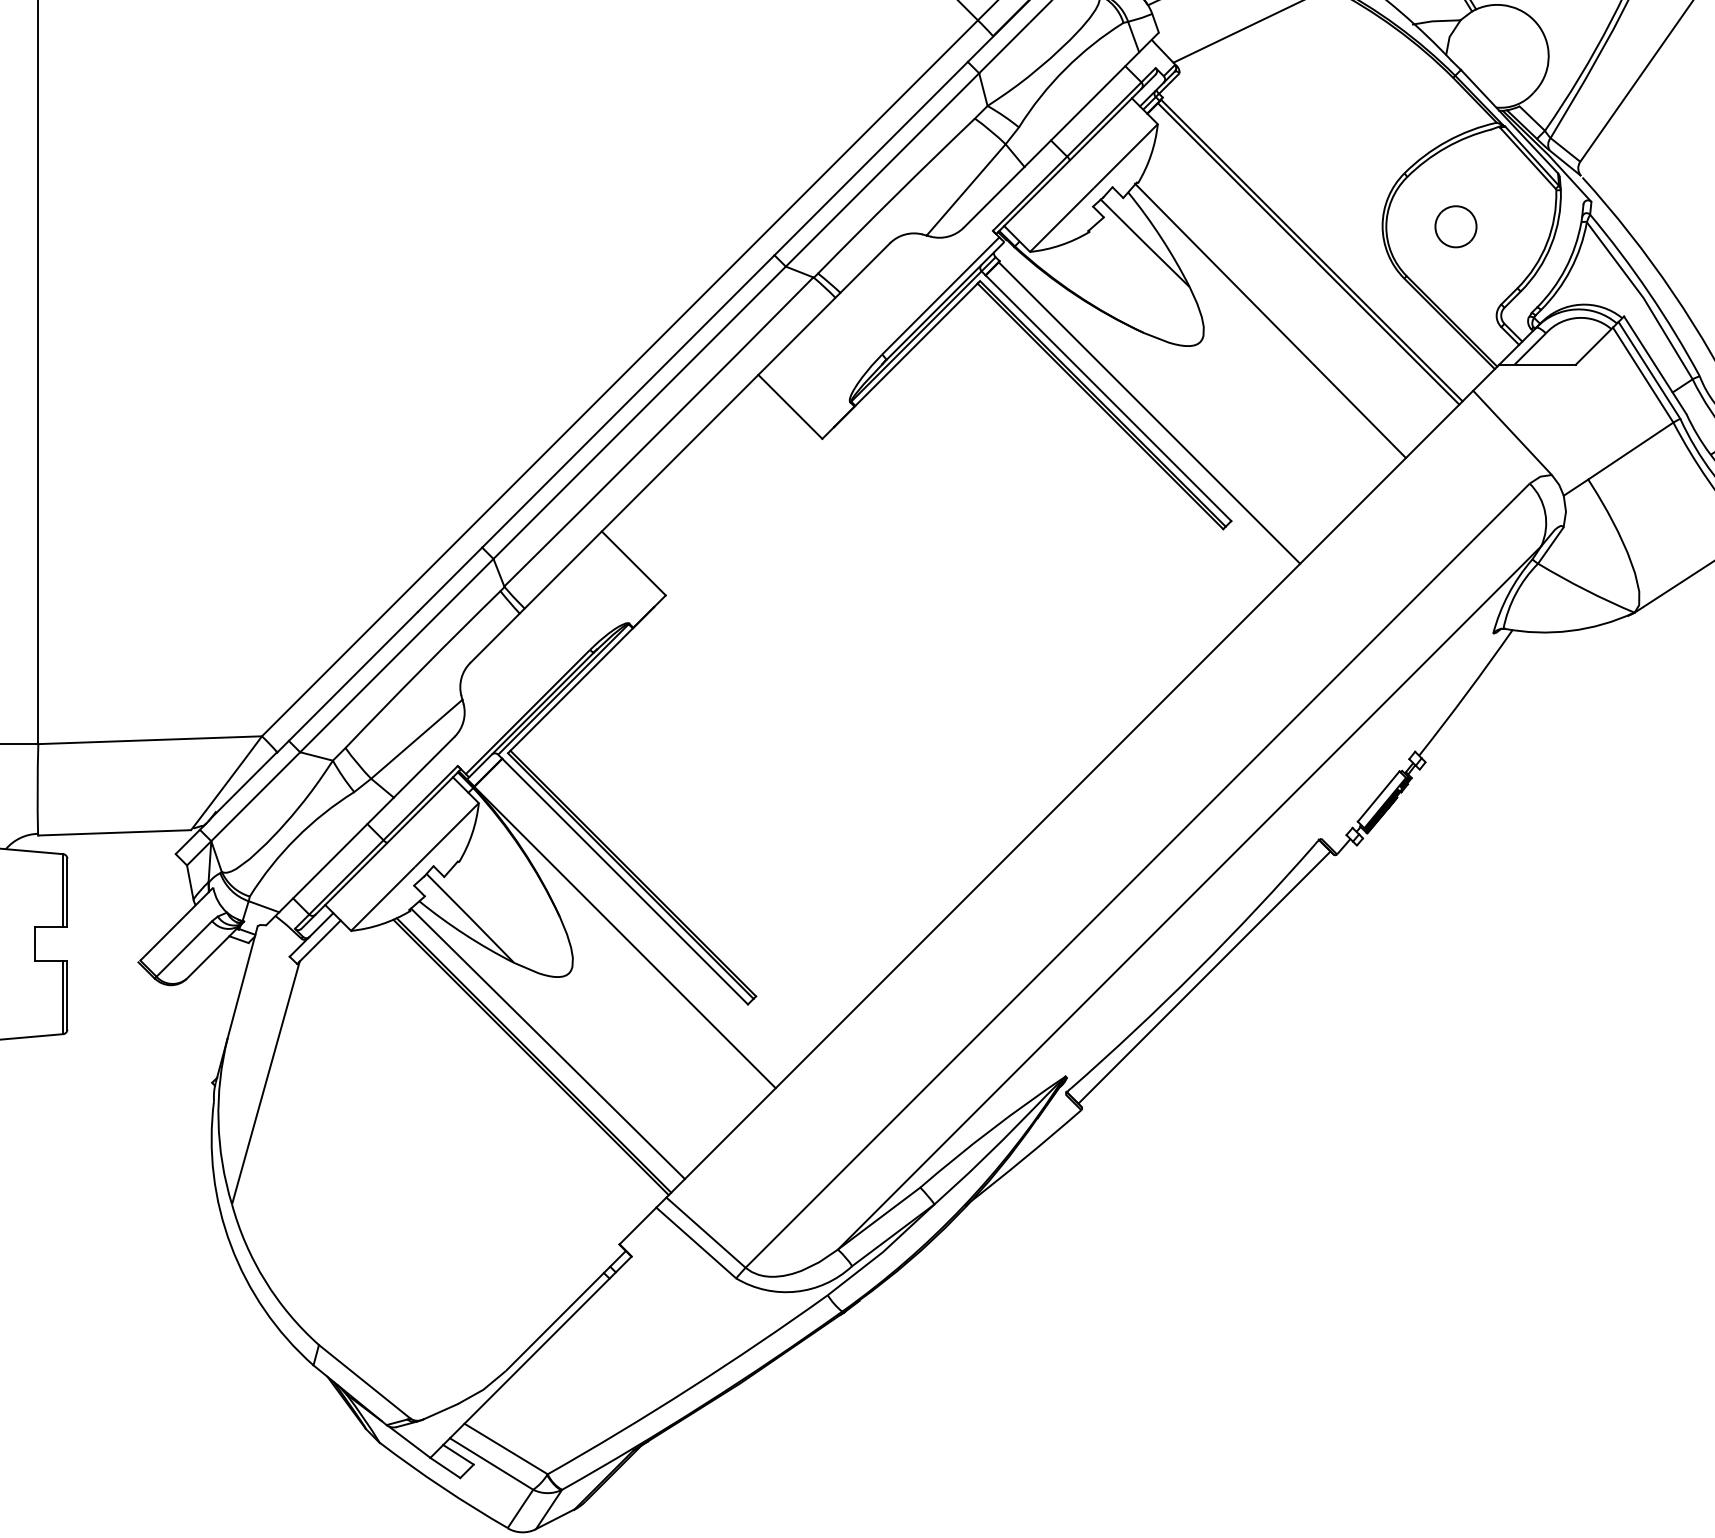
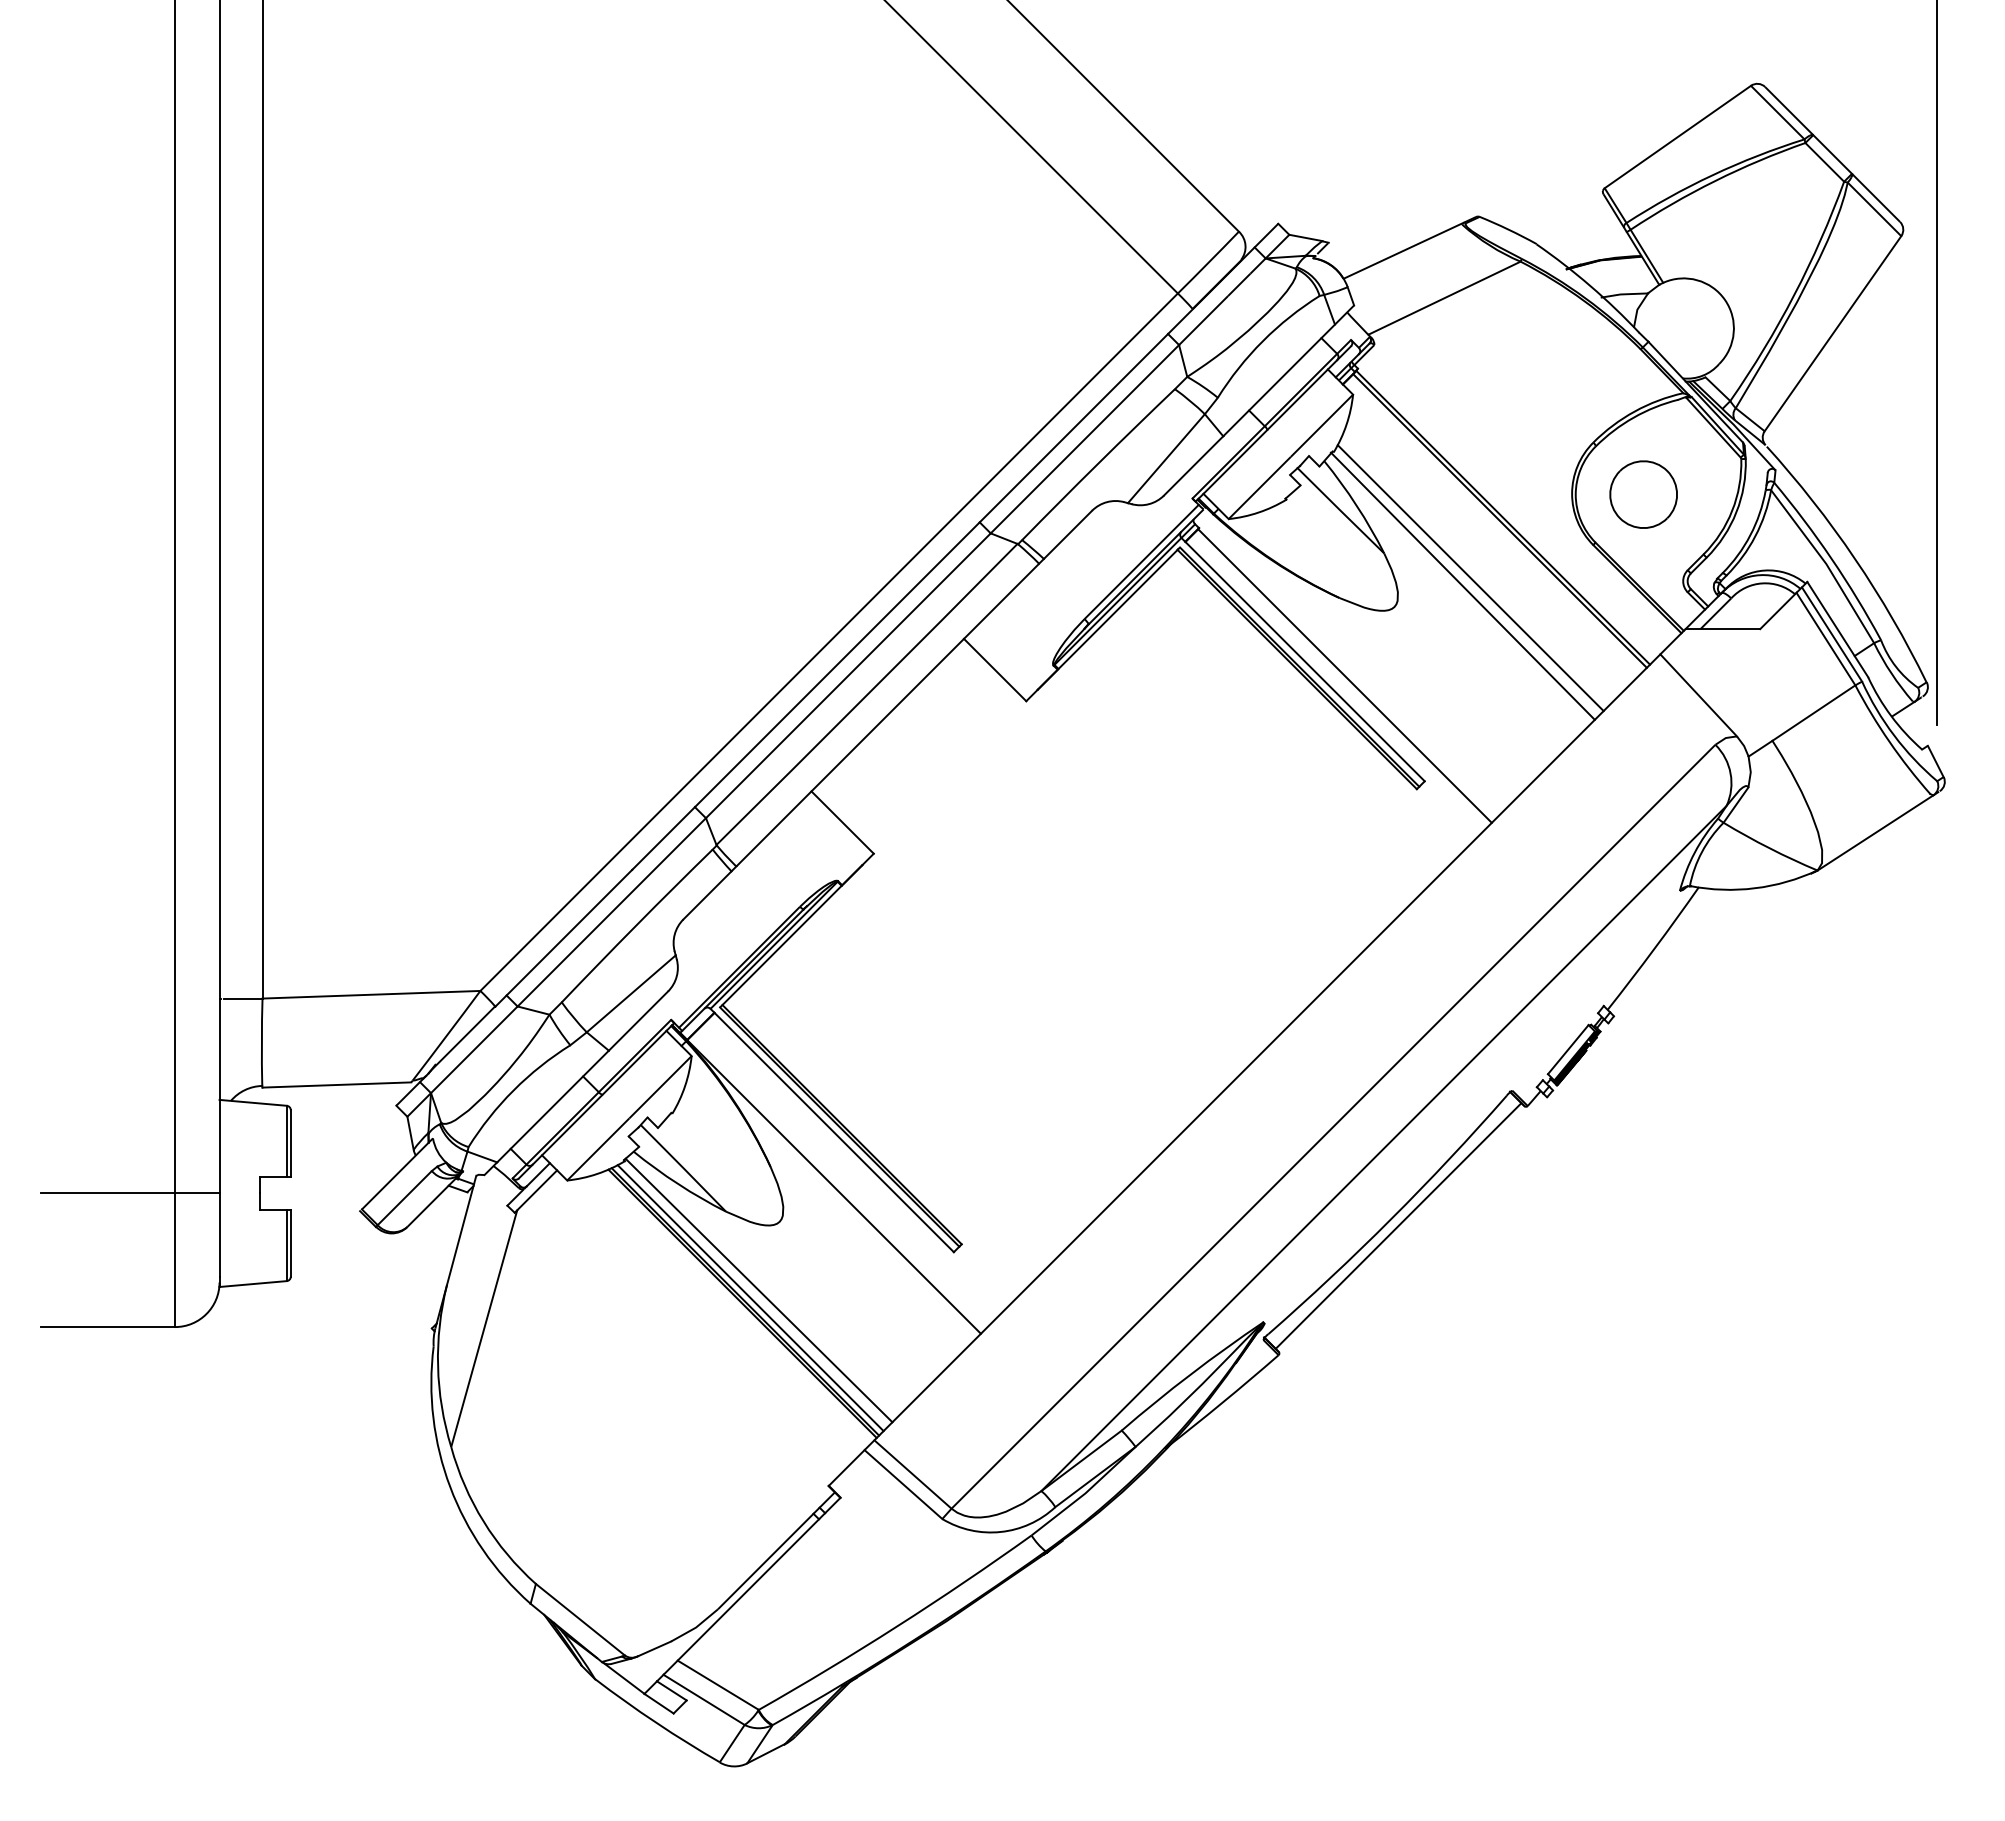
part: (1455, 226) -> (1643, 494), size x1.67
line: (1278, 312) -> (1470, 578), added
line: (539, 1052) -> (750, 1298), added

